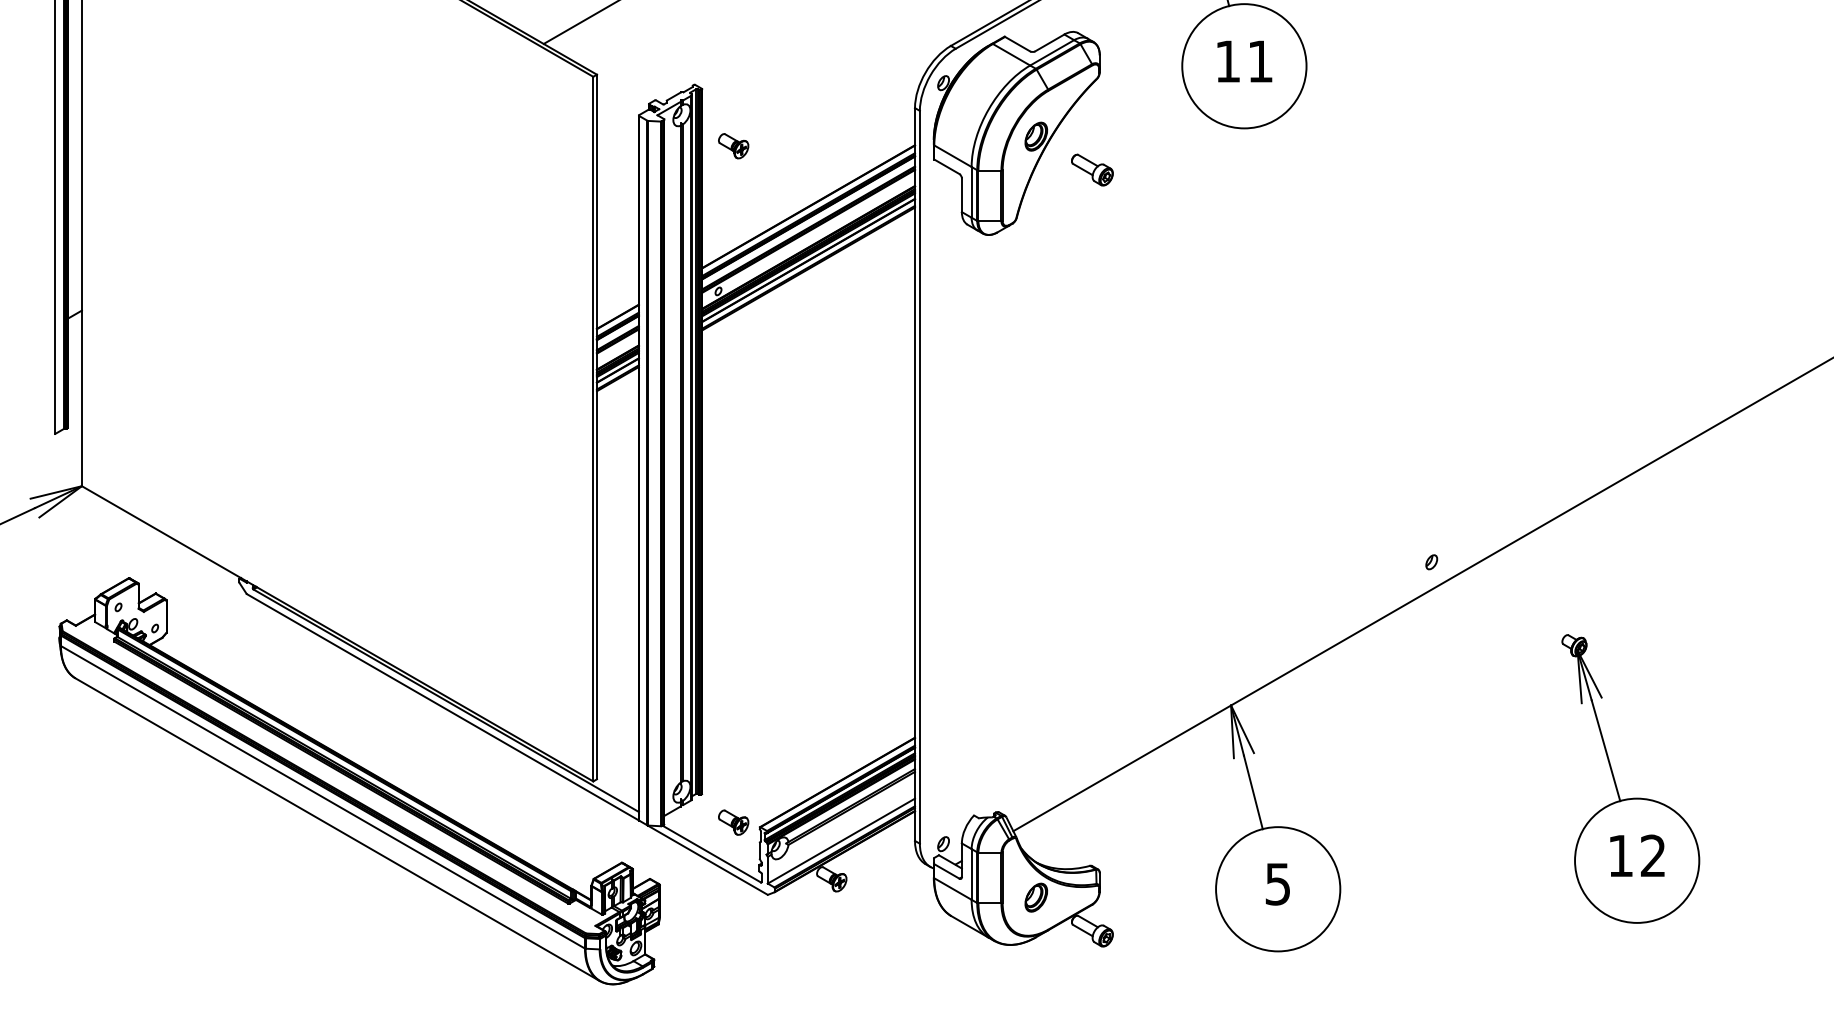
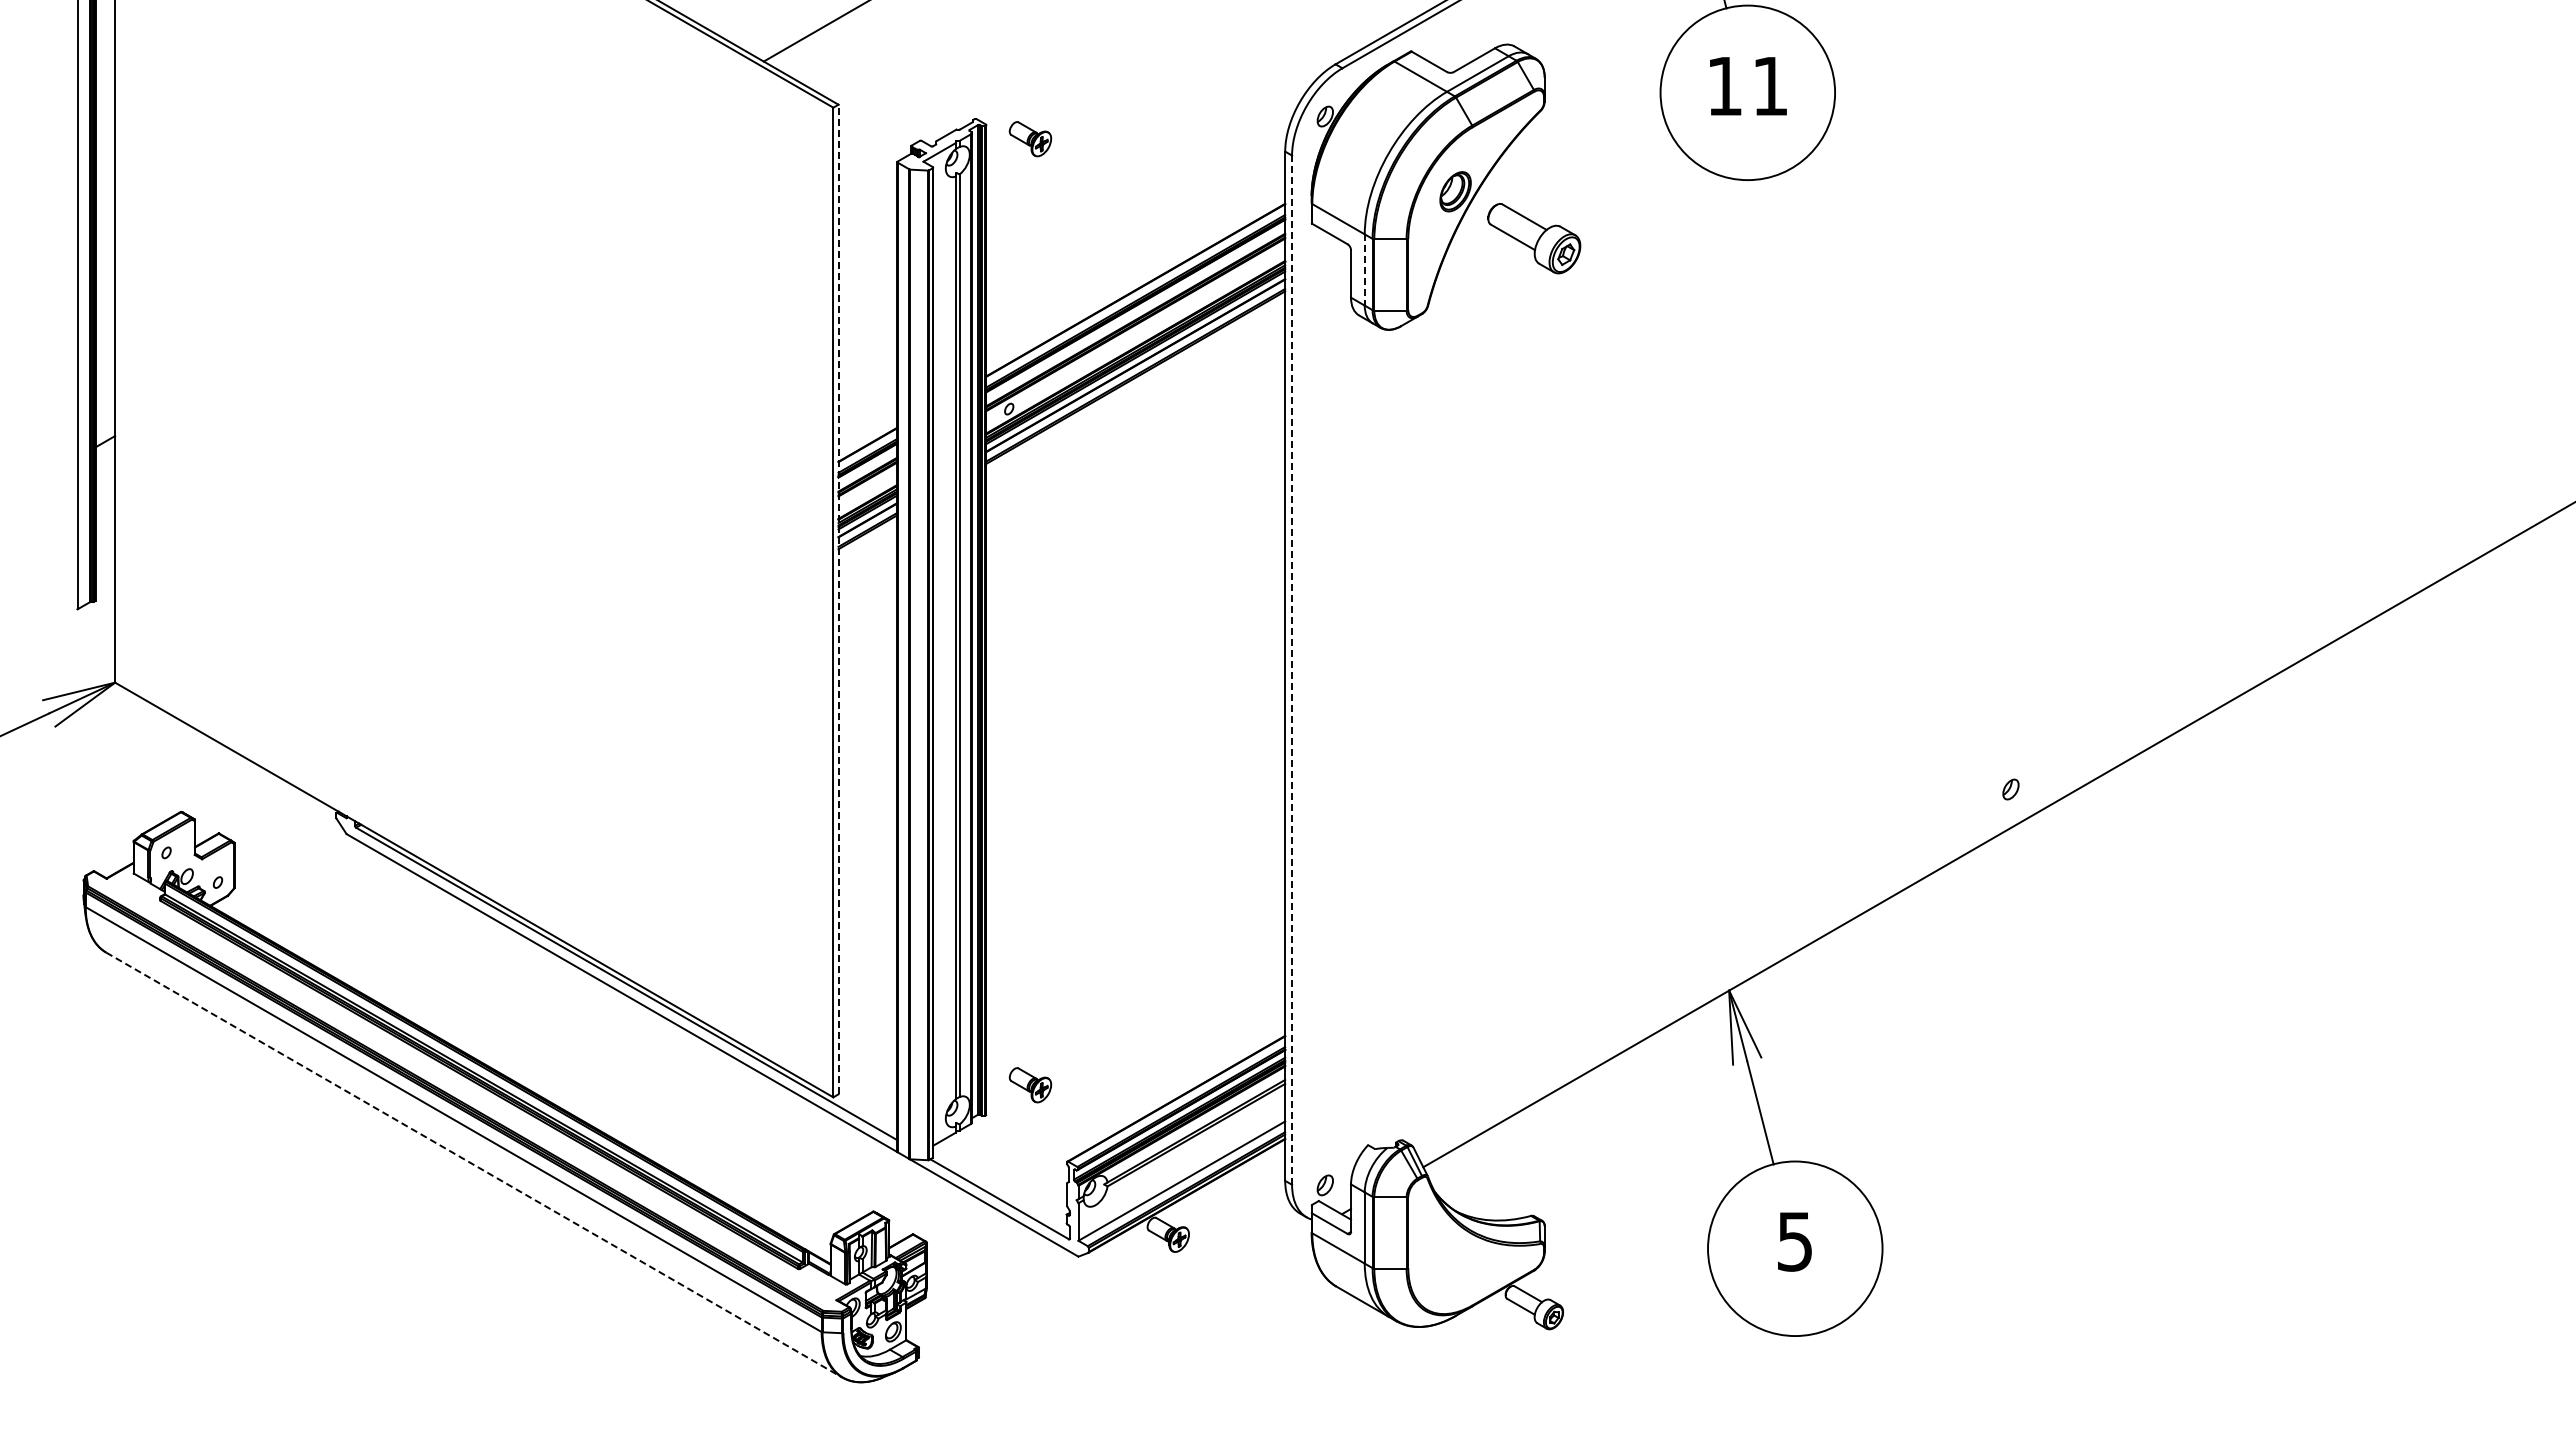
part: (733, 146) -> (1030, 139), moved
part: (1092, 169) -> (1534, 238), size x1.6
line: (971, 192) -> (1364, 269), solid -> dashed
line: (596, 426) -> (838, 599), solid -> dashed
line: (920, 477) -> (1292, 670), solid -> dashed
part: (1615, 782) -> (2269, 1098), removed
part: (733, 822) -> (1030, 1085), moved
line: (337, 829) -> (474, 1165), solid -> dashed
part: (1036, 897) -> (1455, 1260), removed

